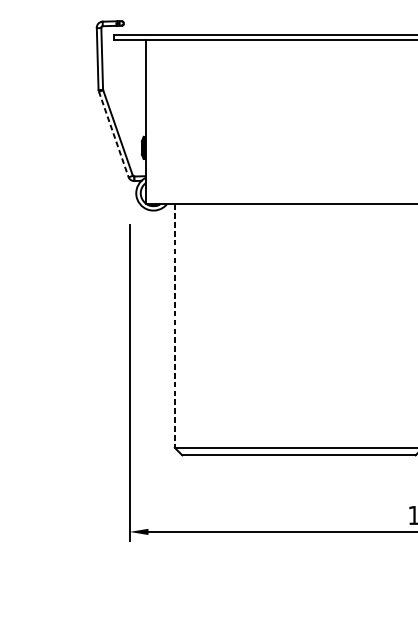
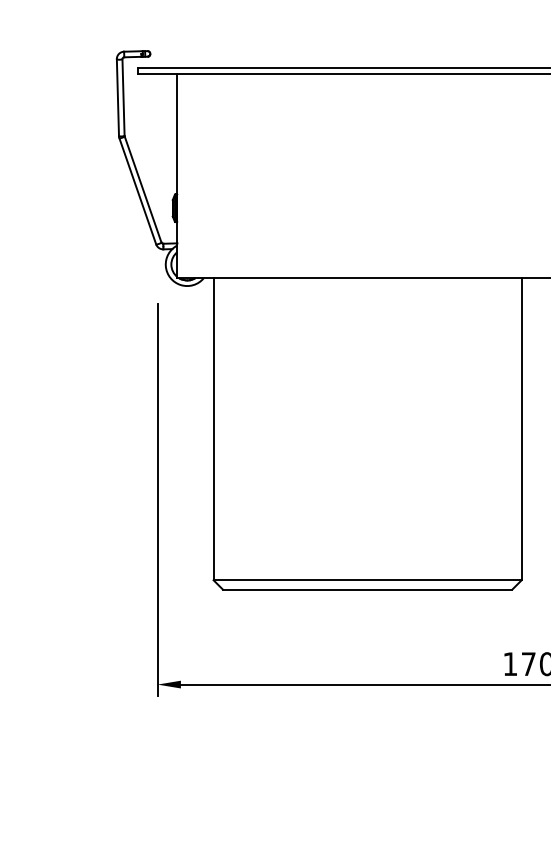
line: (113, 134) -> (137, 191), dashed -> solid
line: (174, 326) -> (213, 429), dashed -> solid

